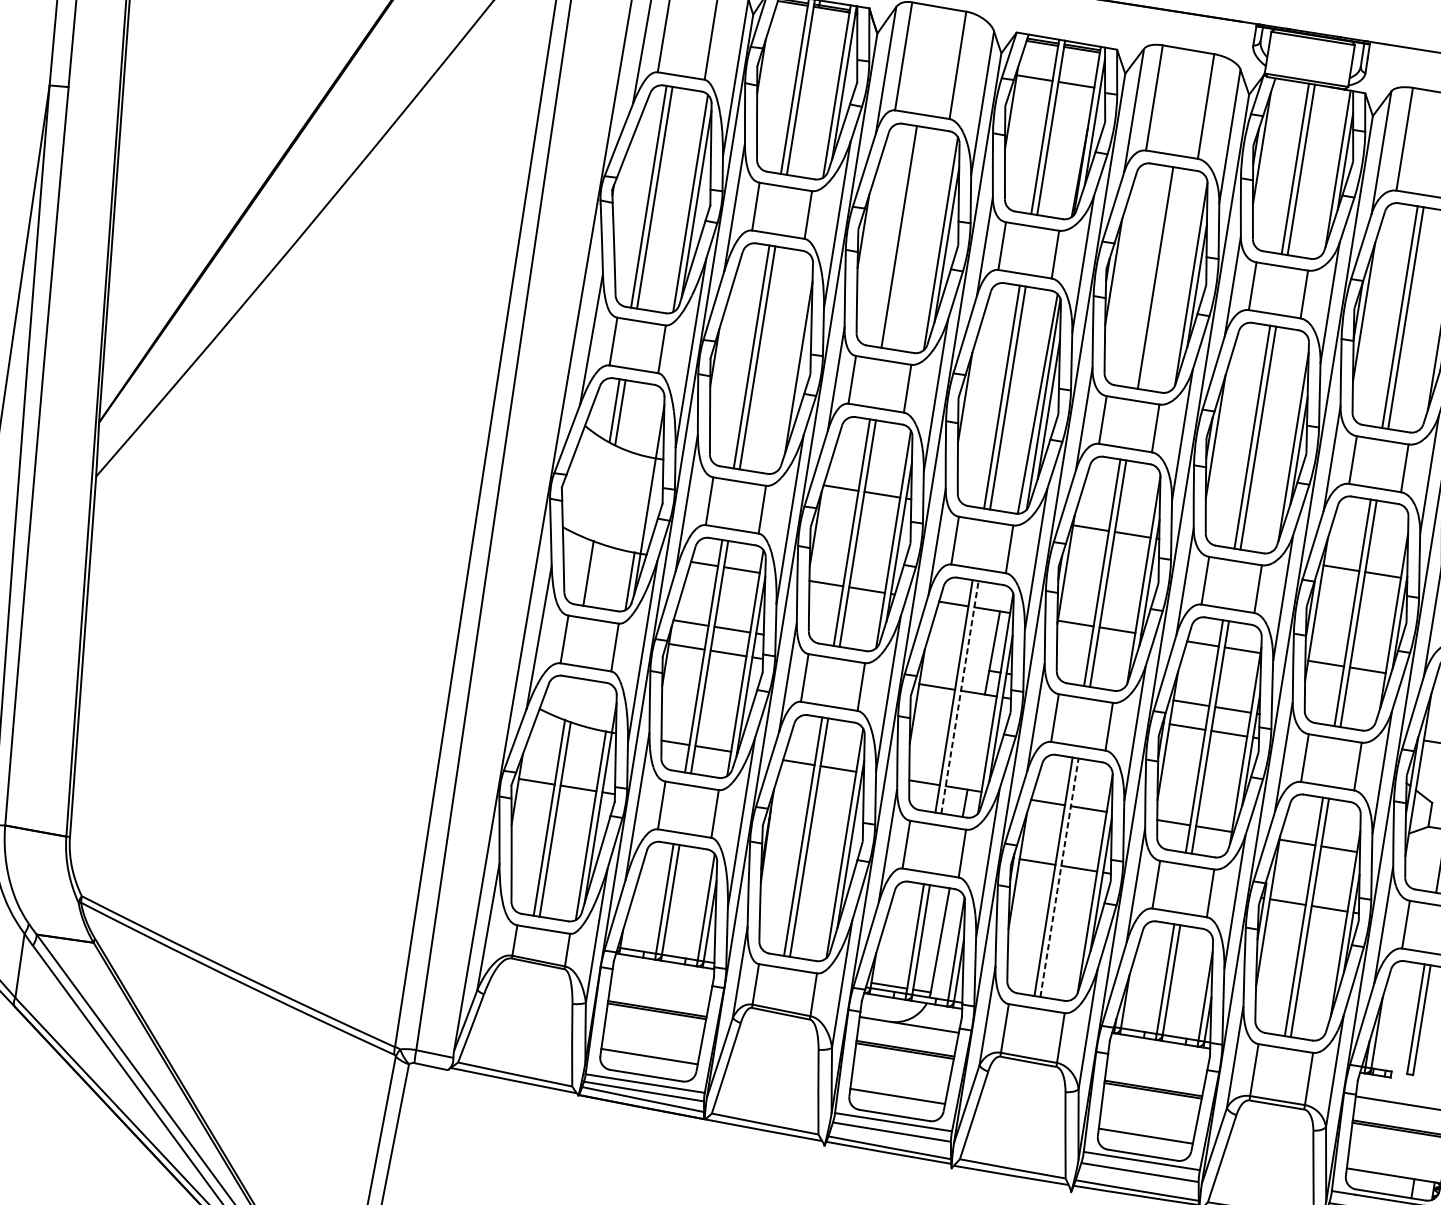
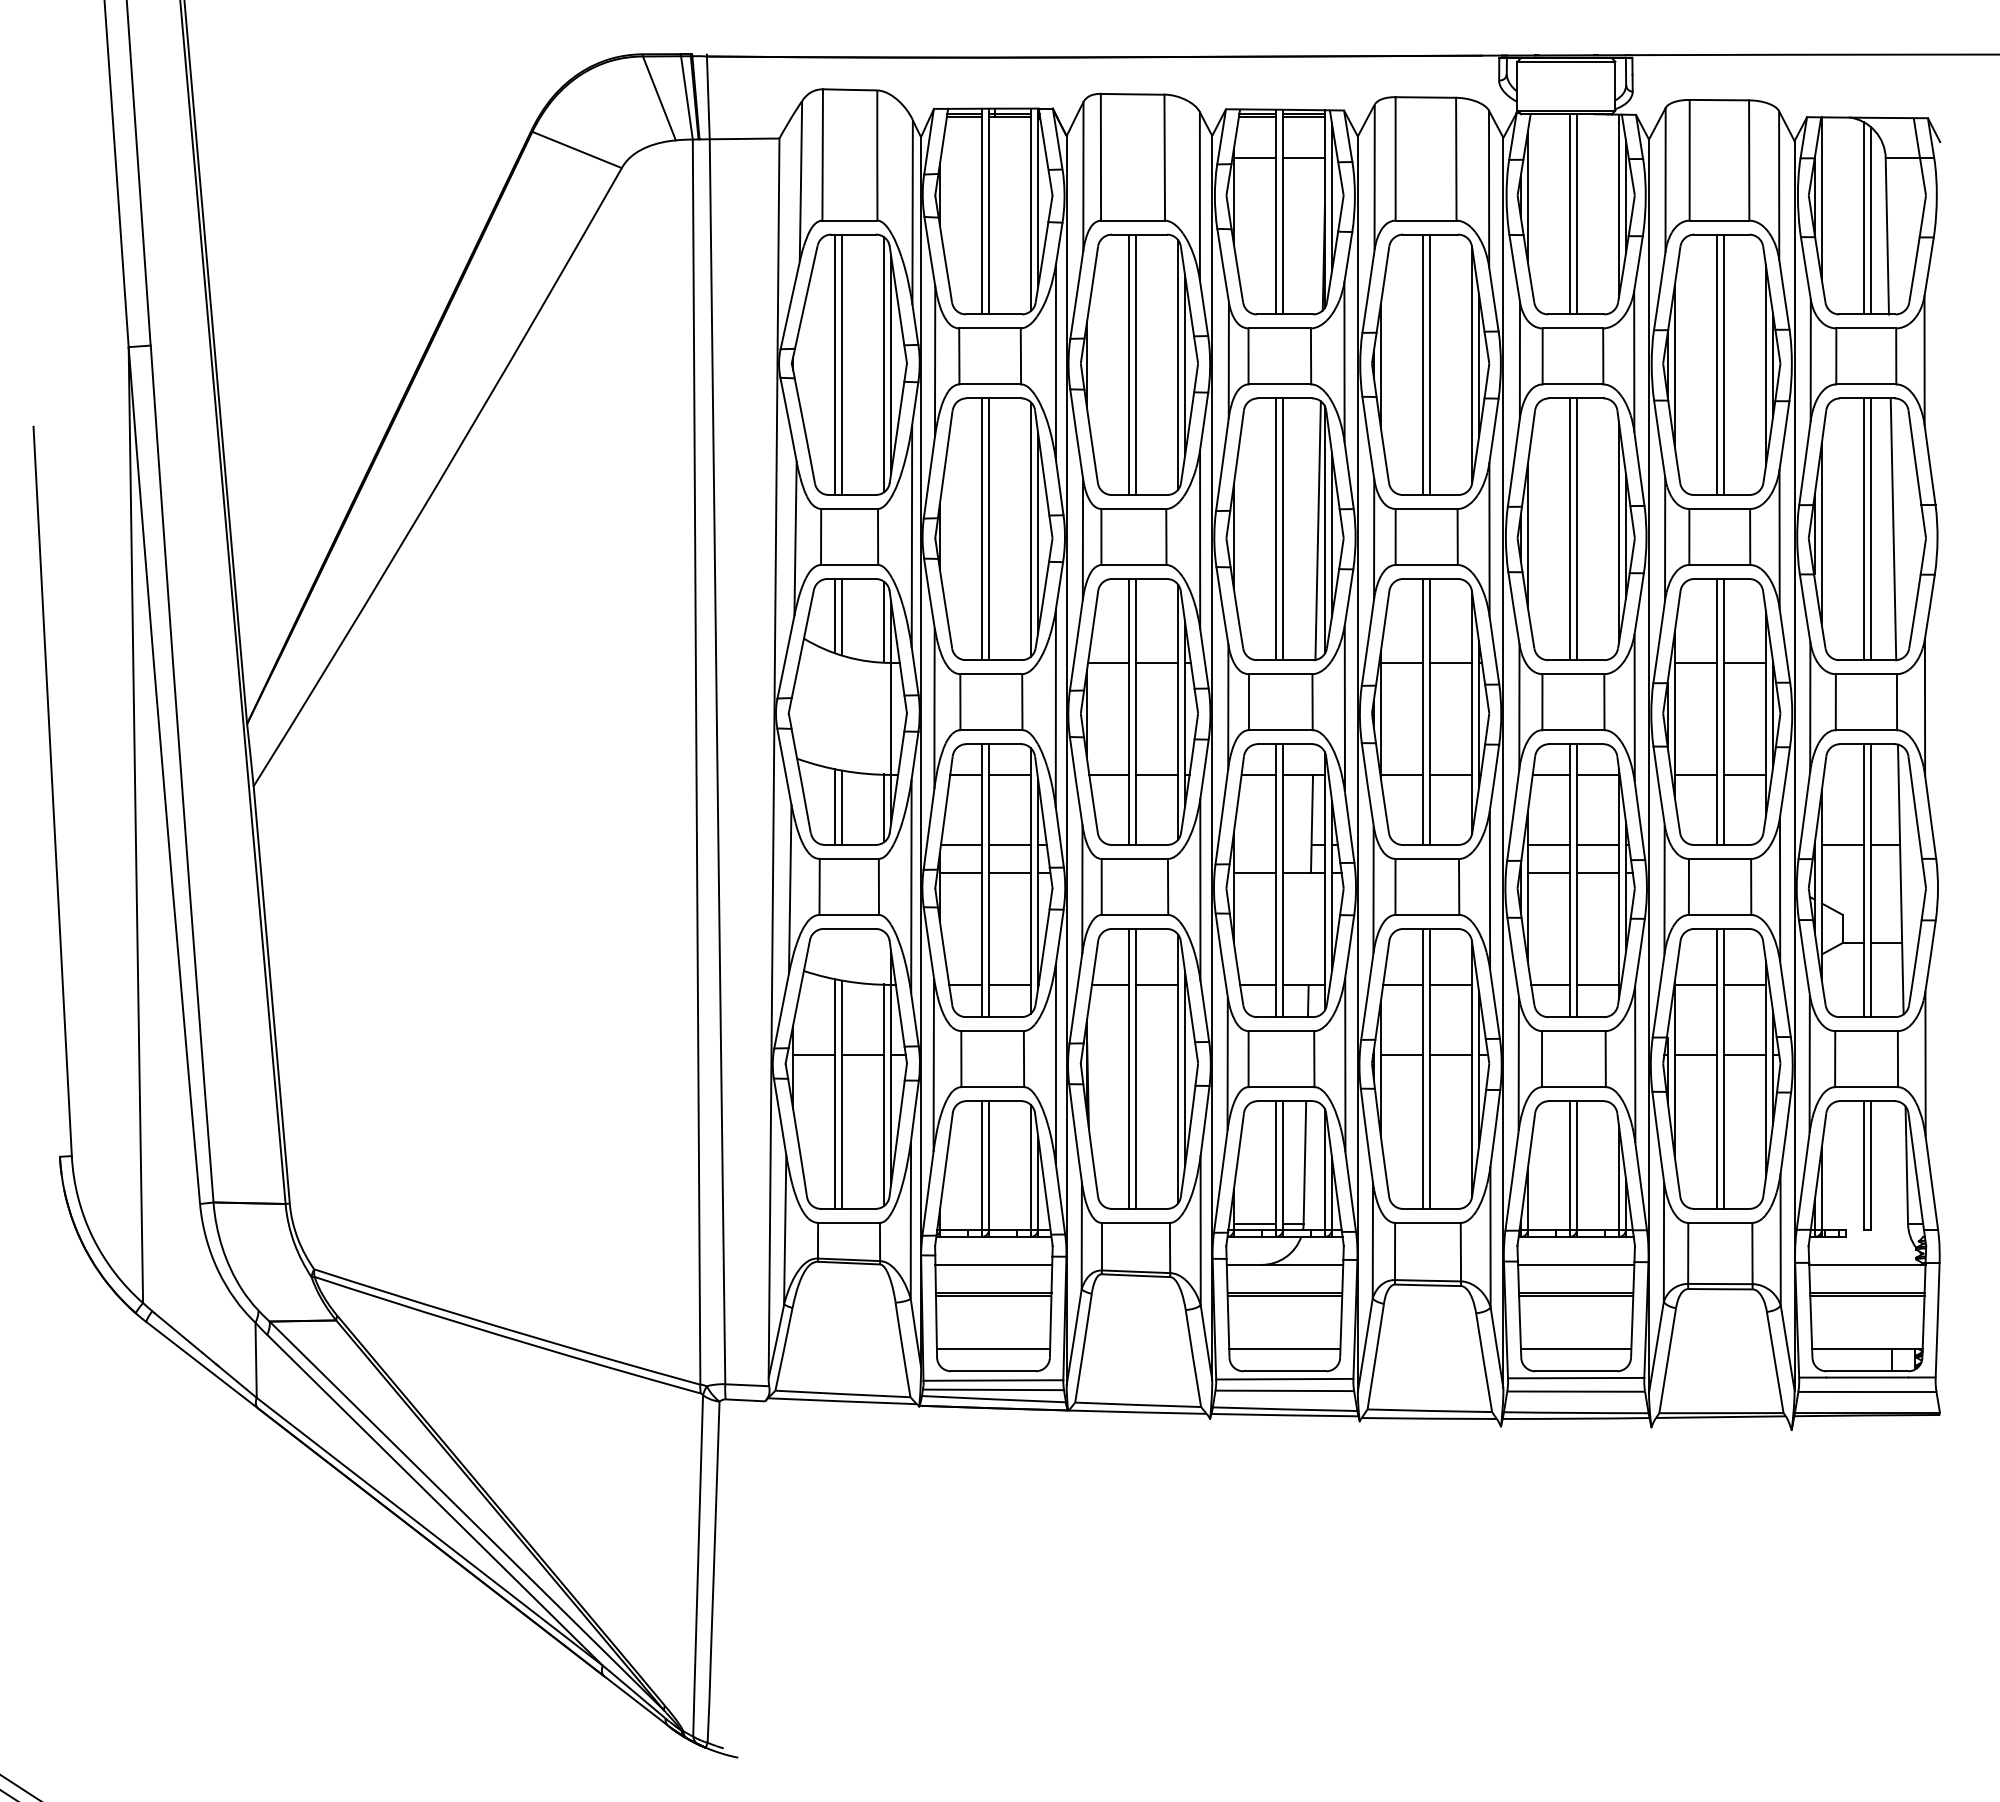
line: (904, 237) -> (1135, 364), added
line: (1149, 276) -> (1422, 364), added
line: (793, 363) -> (1031, 529), added
line: (655, 422) -> (884, 621), added
line: (594, 574) -> (842, 807), added
line: (959, 697) -> (1282, 880), dashed -> solid
line: (1059, 877) -> (1429, 1068), dashed -> solid
line: (661, 984) -> (993, 1264), added
line: (1157, 1064) -> (1576, 1264), added

